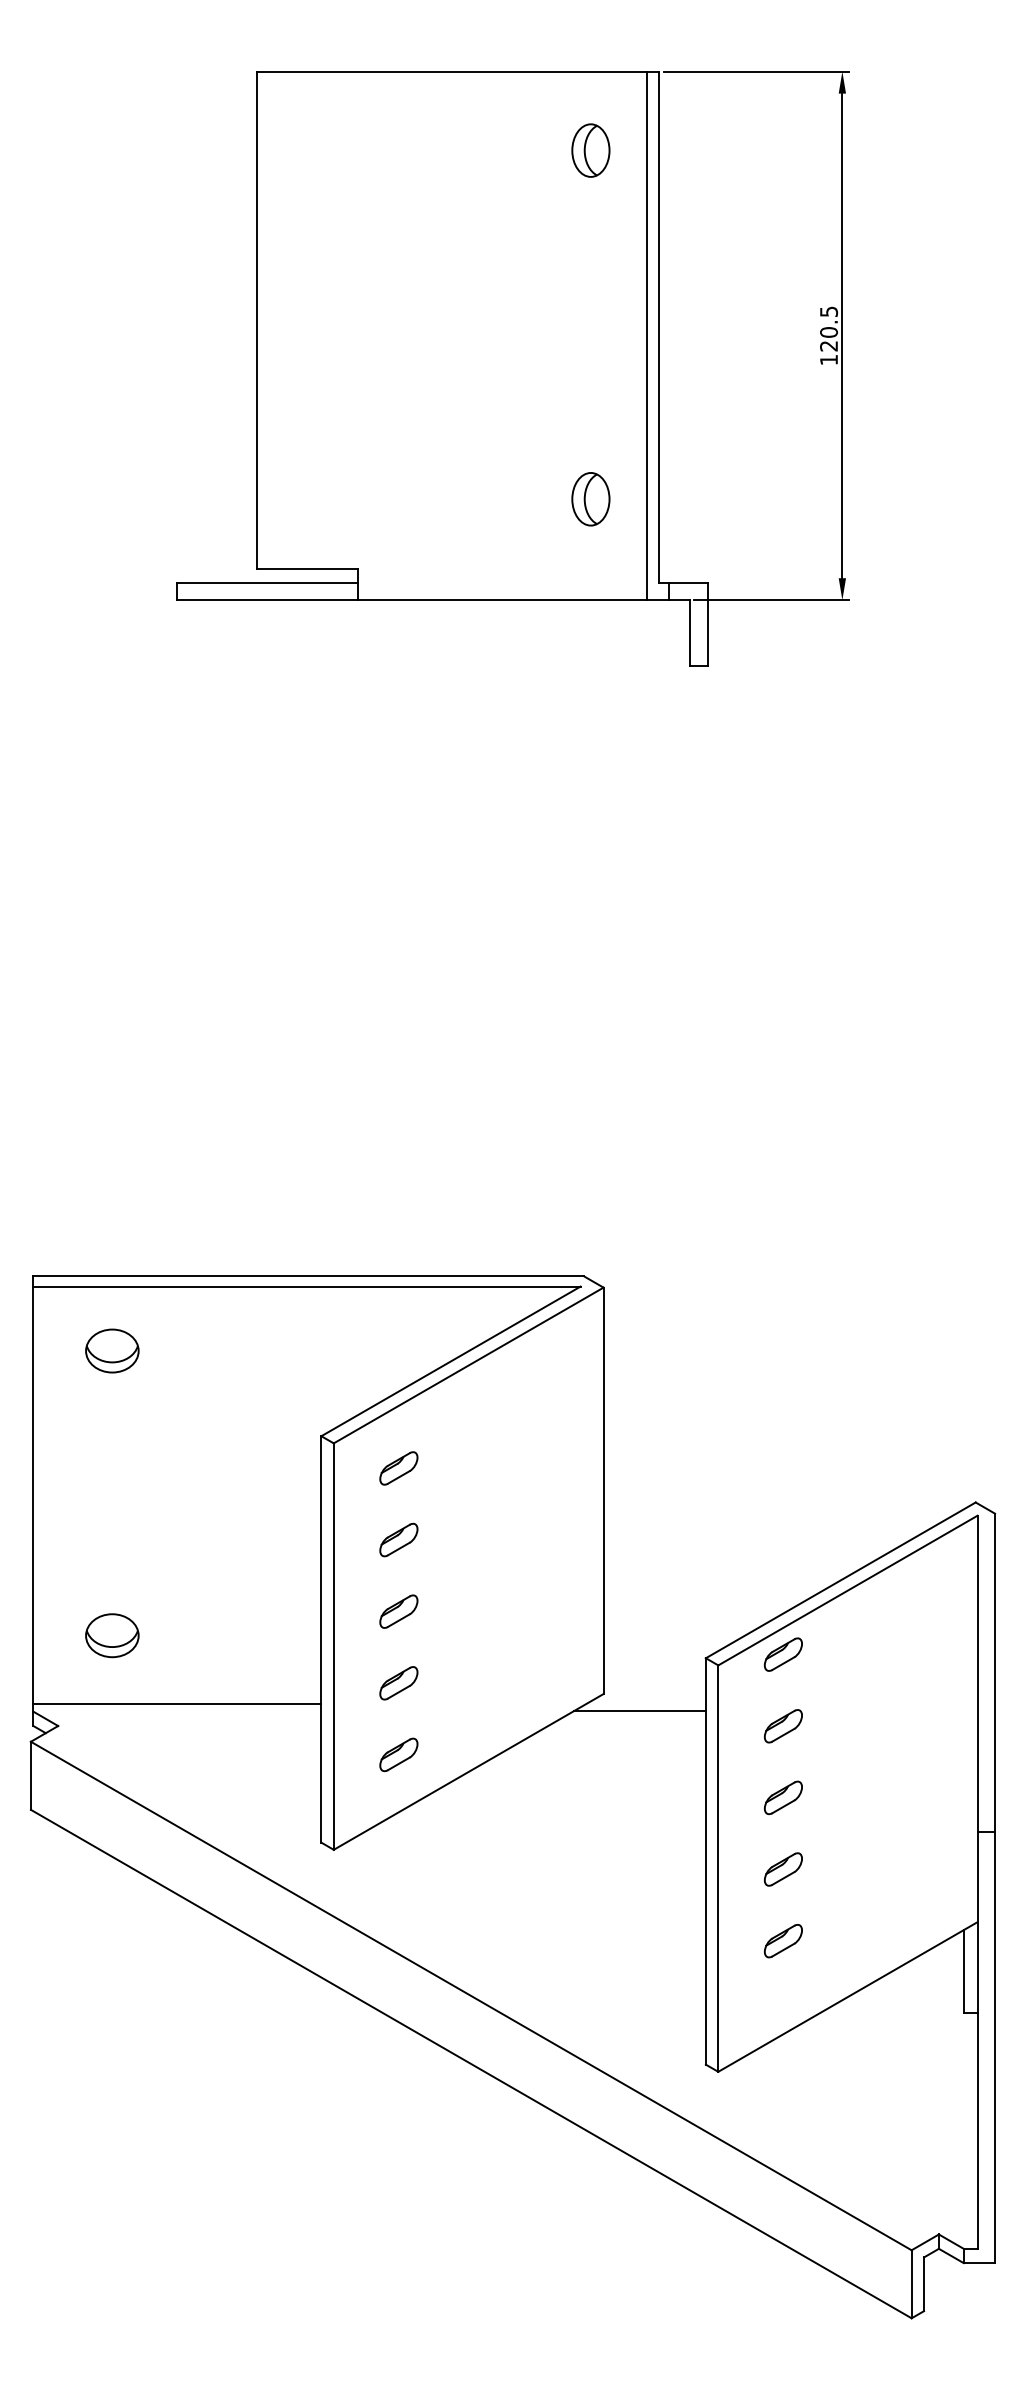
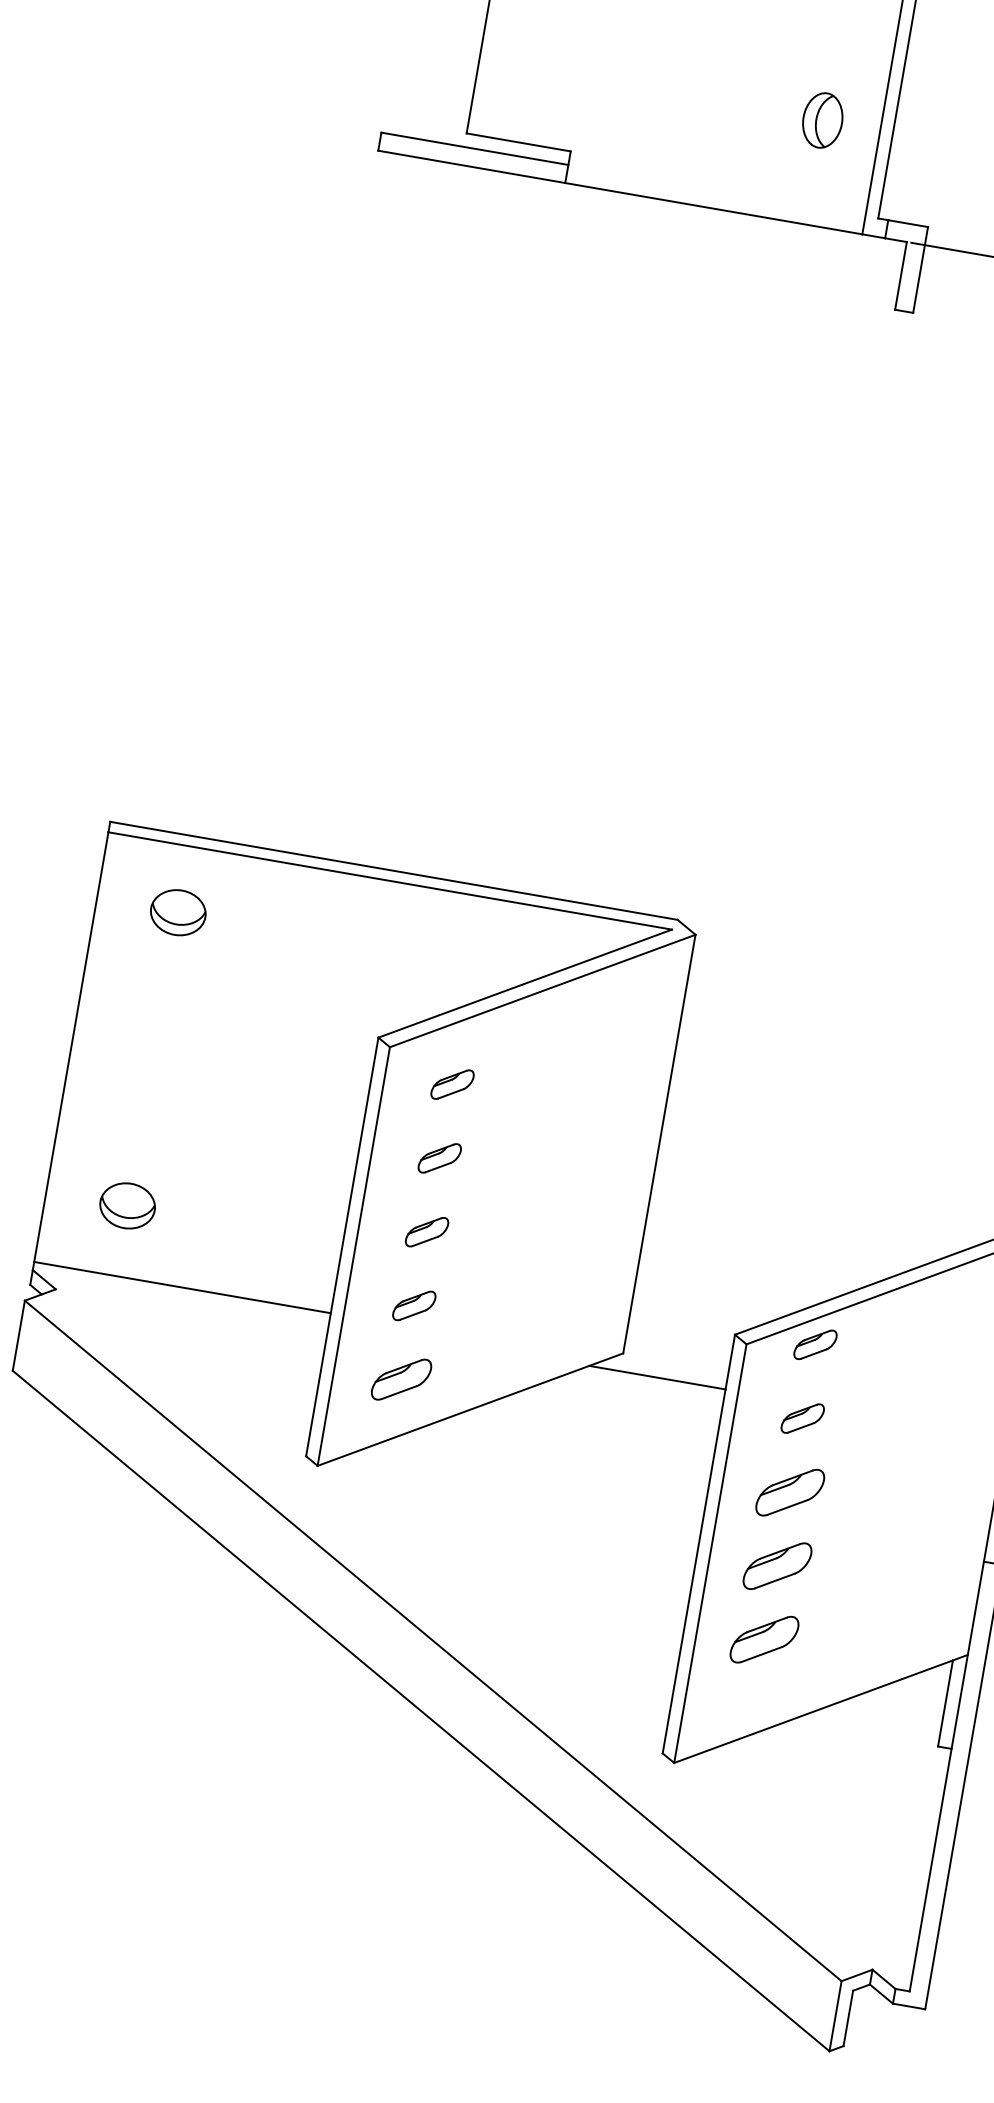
part: (398, 1754) -> (401, 1379), size x1.4
part: (782, 1797) -> (789, 1491), size x1.6
part: (782, 1869) -> (776, 1565), size x1.6
part: (783, 1941) -> (764, 1640), size x1.6

